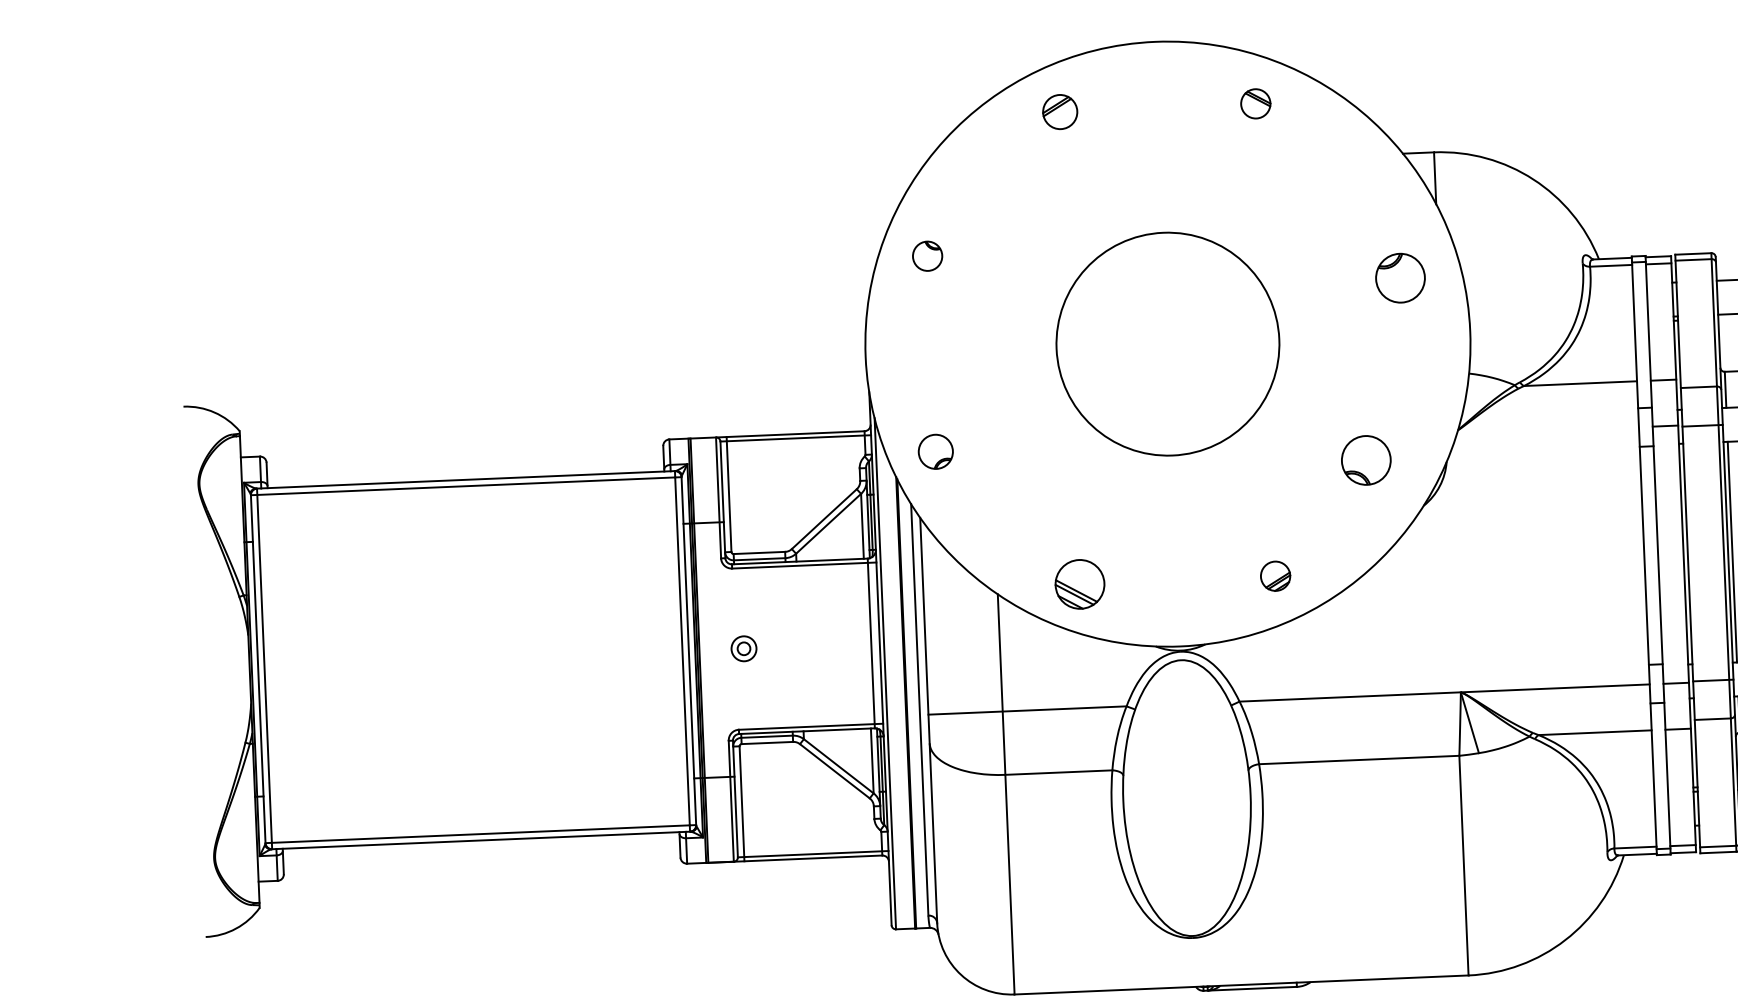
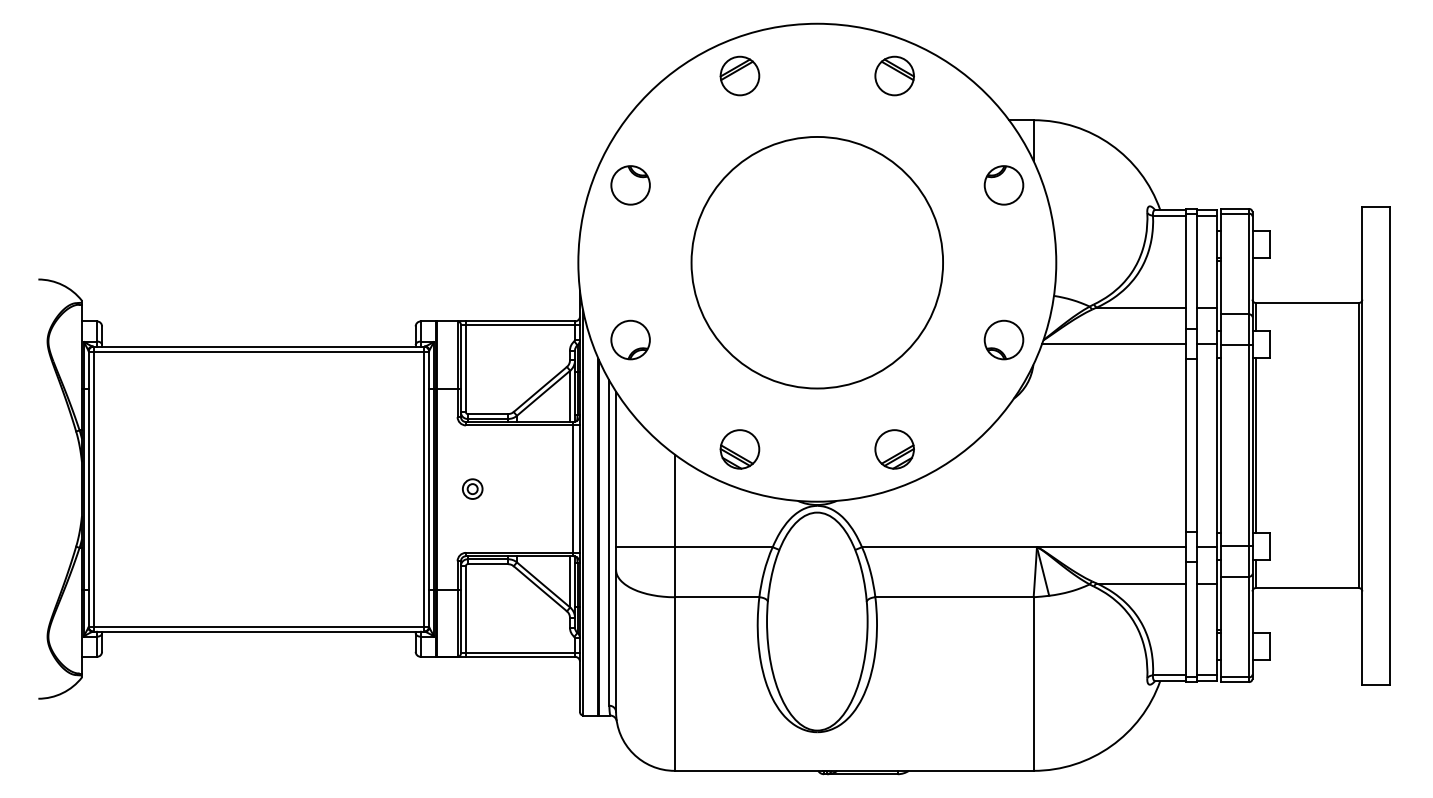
part: (1255, 103) -> (894, 75), size x1.67
part: (1059, 111) -> (739, 75), size x1.43
part: (927, 256) -> (630, 185), size x1.67
part: (1399, 278) -> (1003, 185), moved
circle: (1168, 343) -> (817, 262), size x1.43
line: (1548, 430) -> (1114, 343), added
part: (935, 451) -> (630, 339), size x1.43
part: (1365, 459) -> (1003, 339), moved
part: (1275, 576) -> (894, 449), size x1.67

